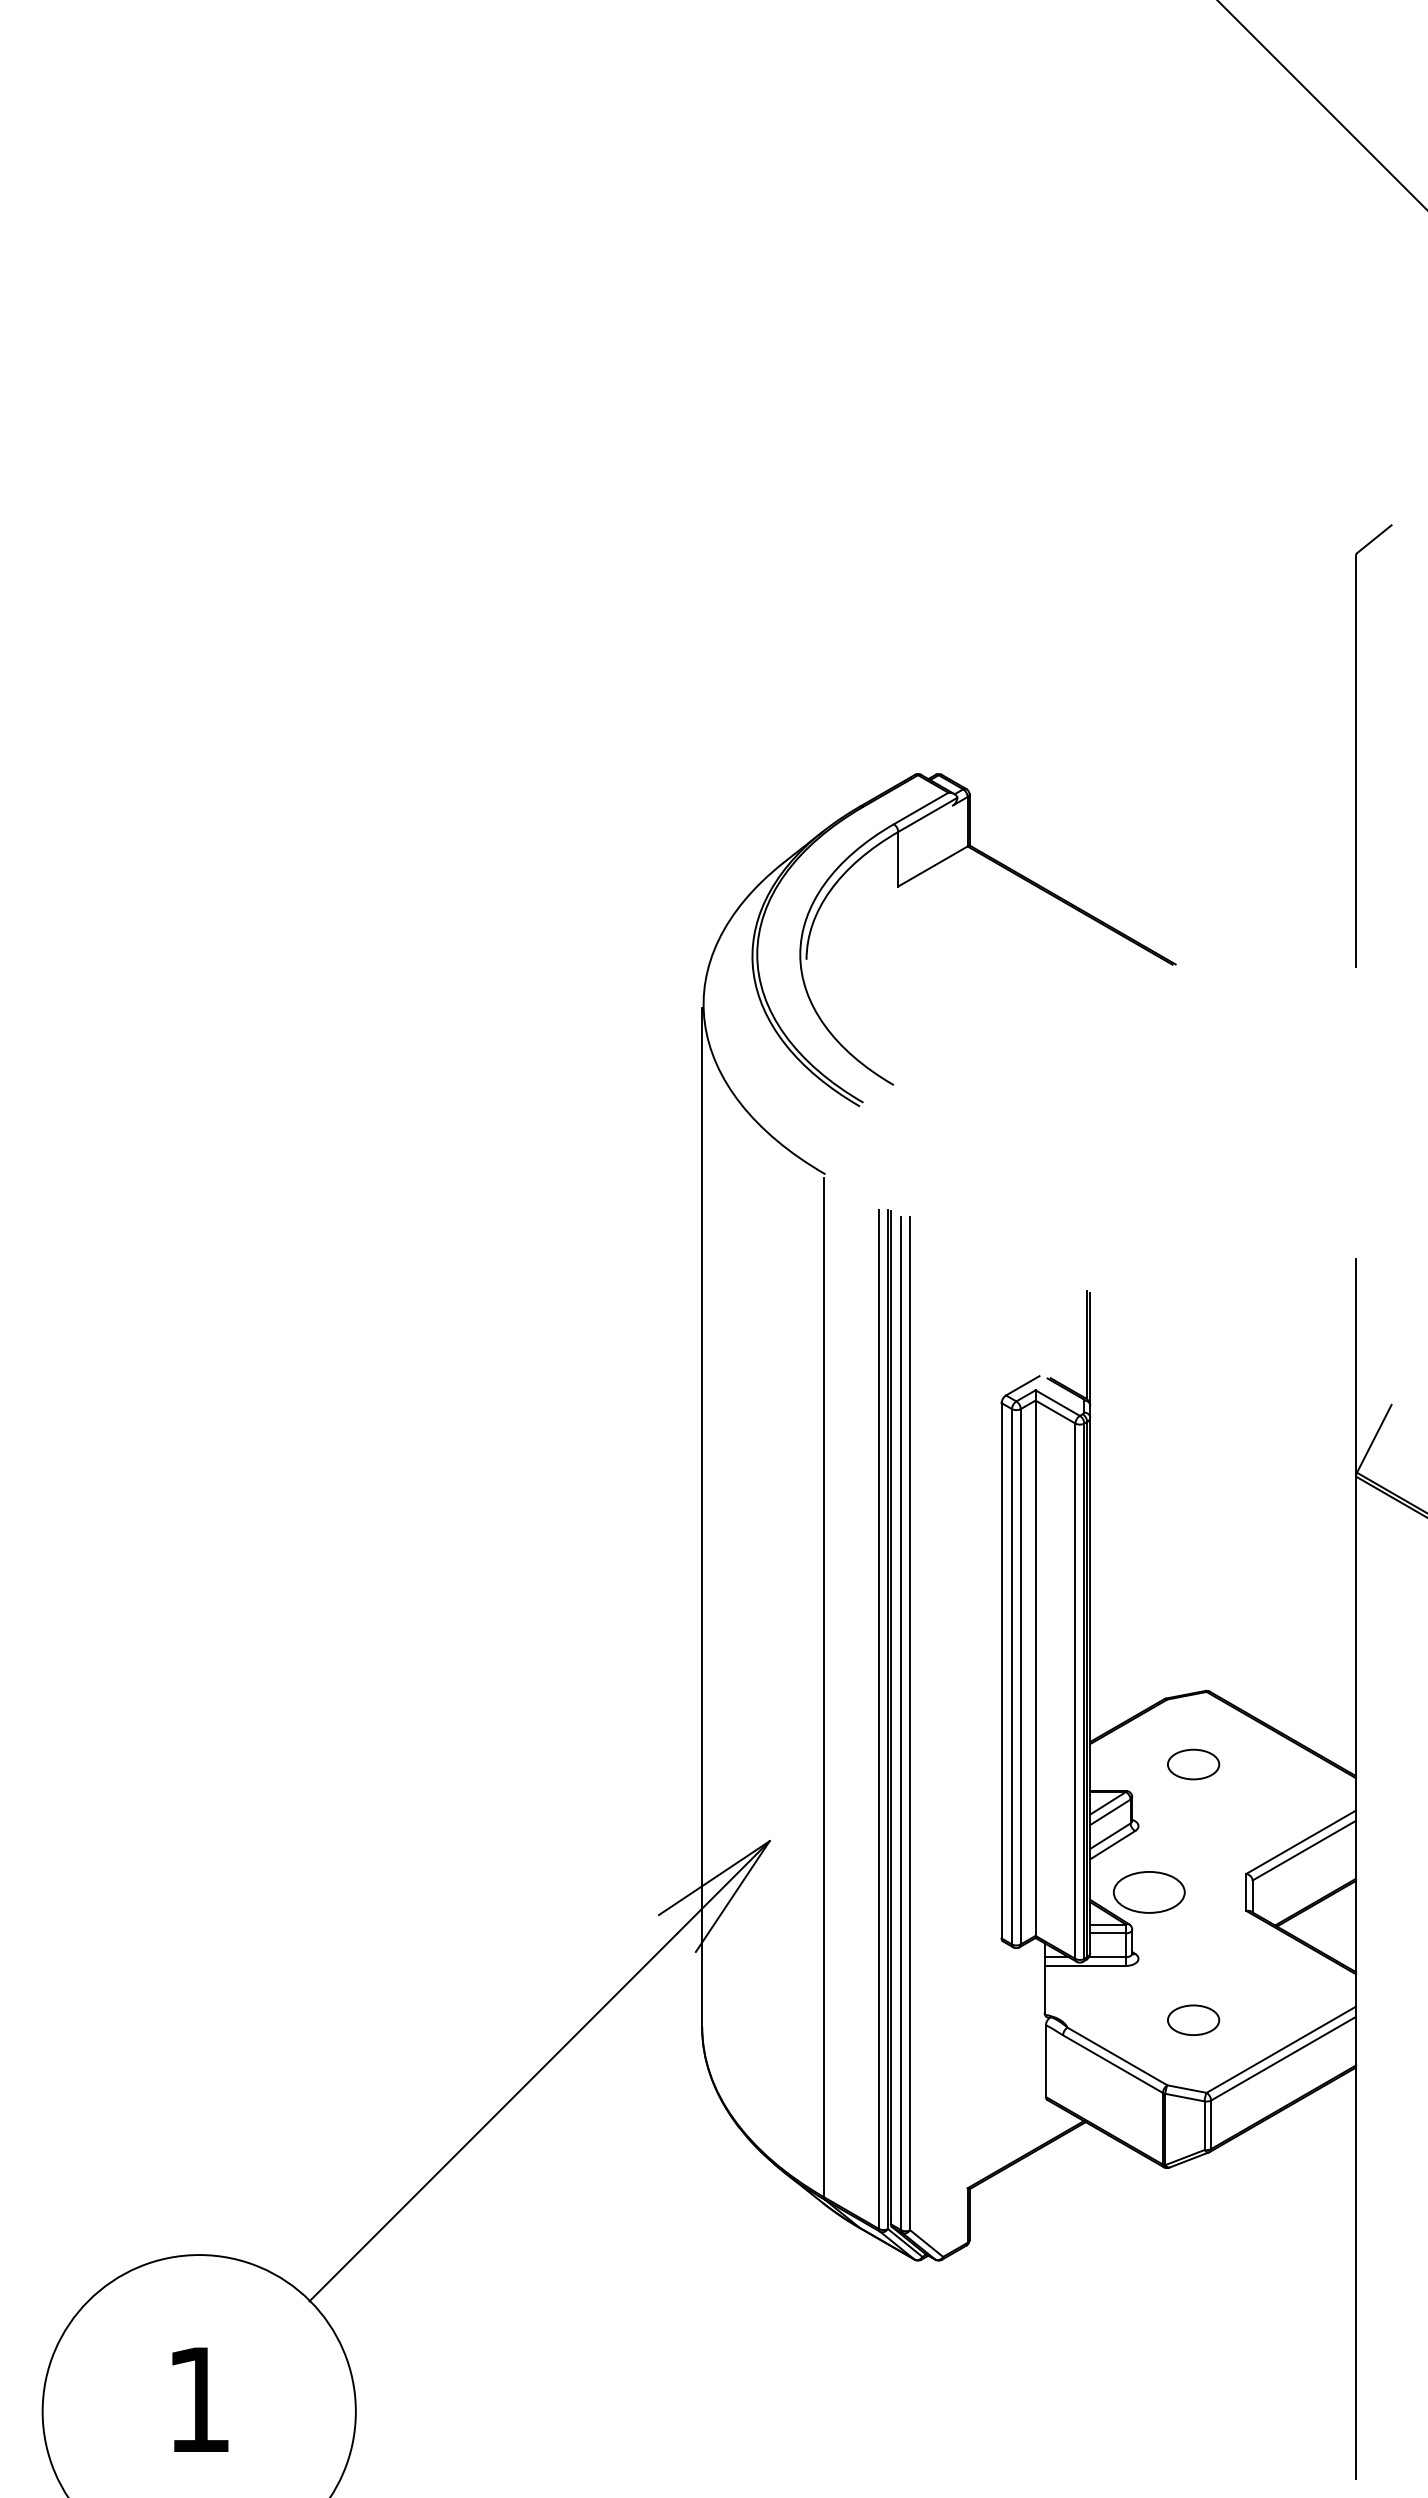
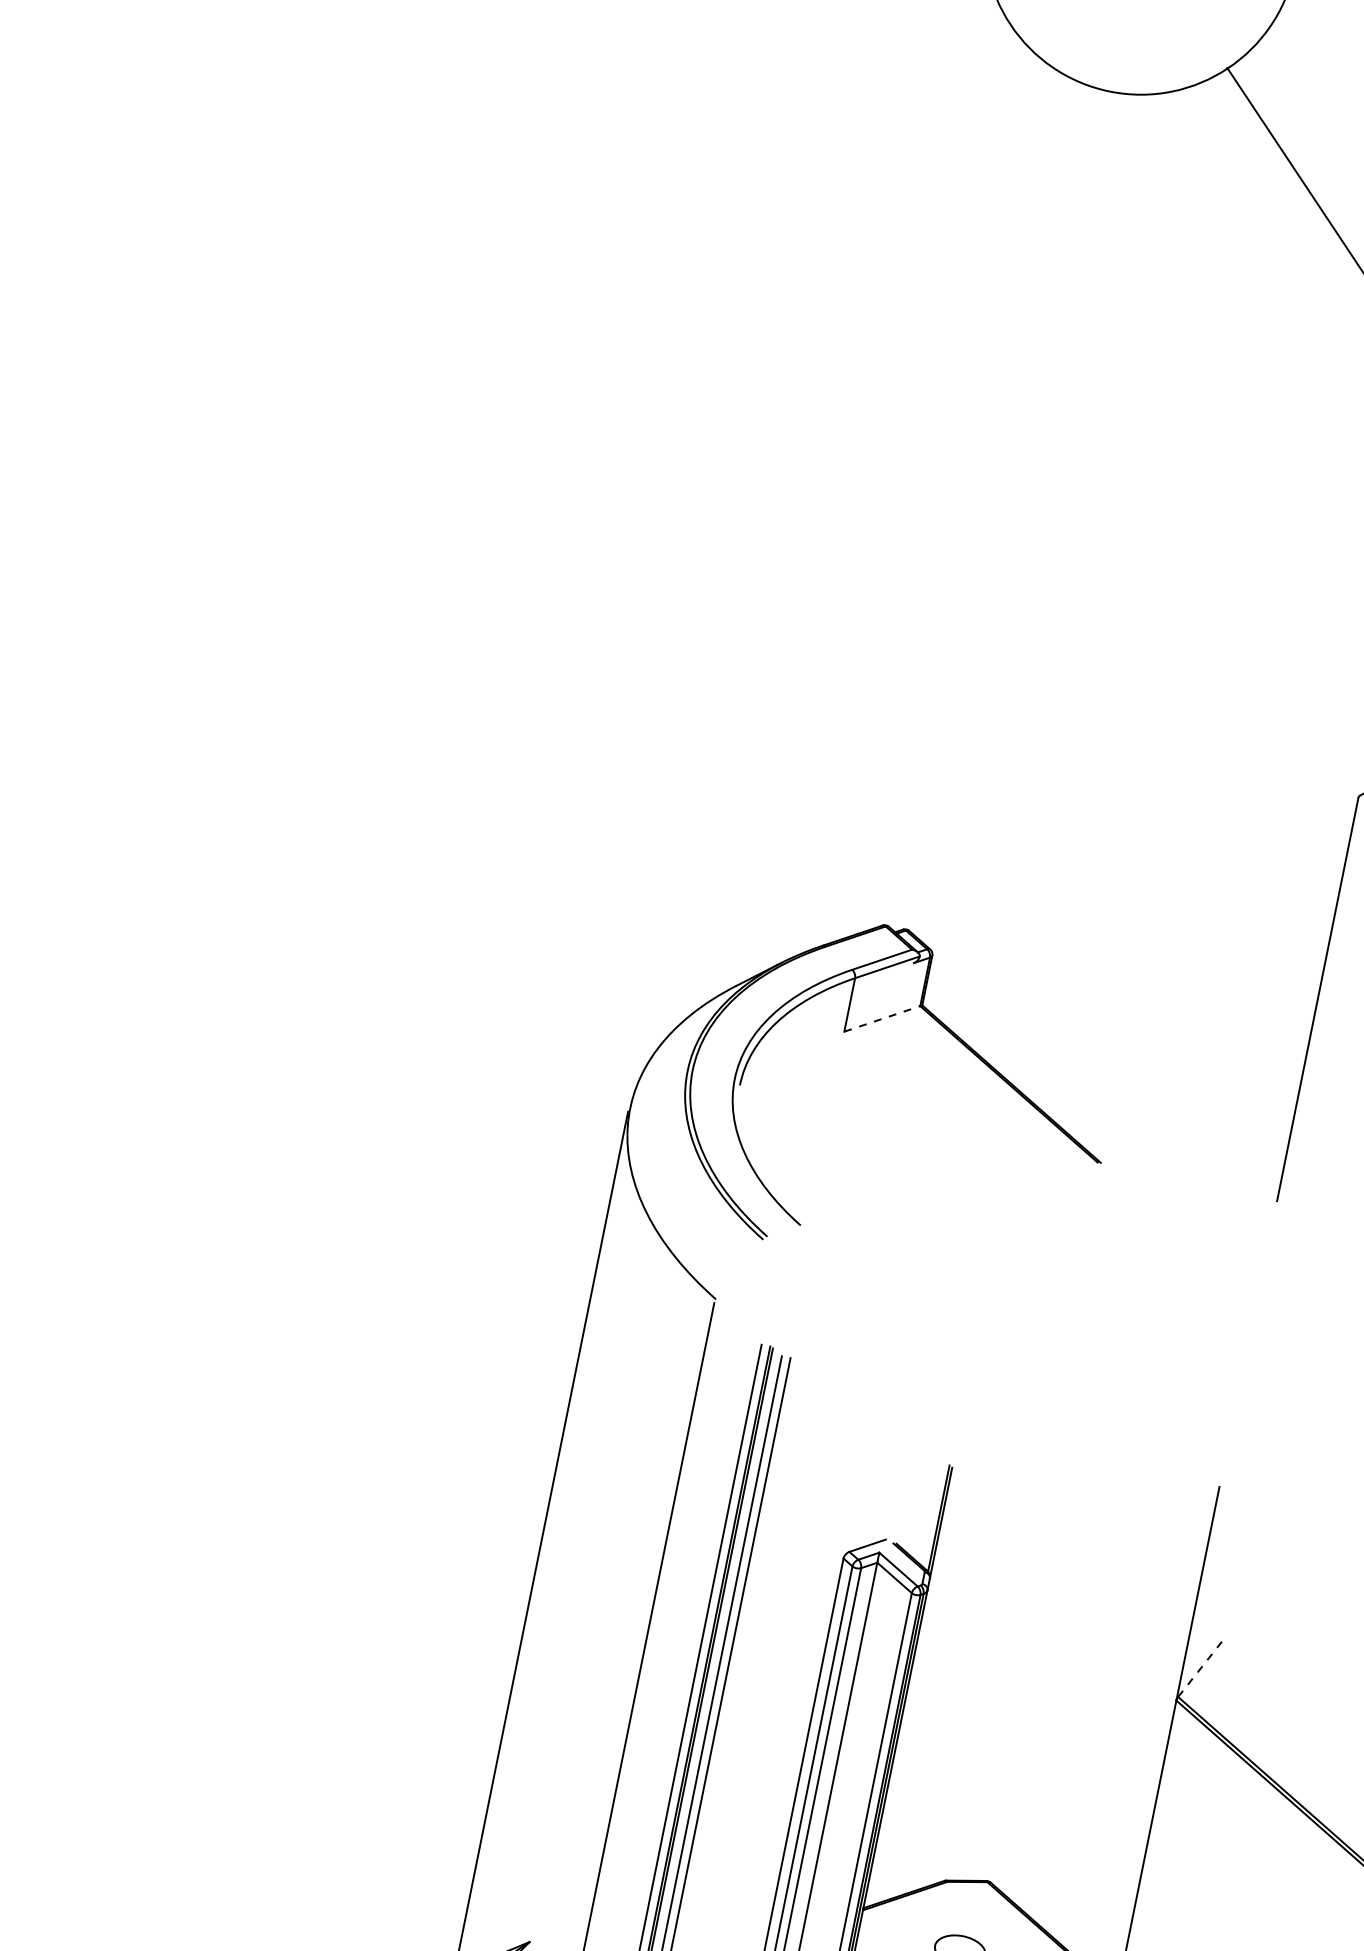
line: (933, 866) -> (882, 1019), solid -> dashed
line: (1374, 1438) -> (1202, 1666), solid -> dashed

